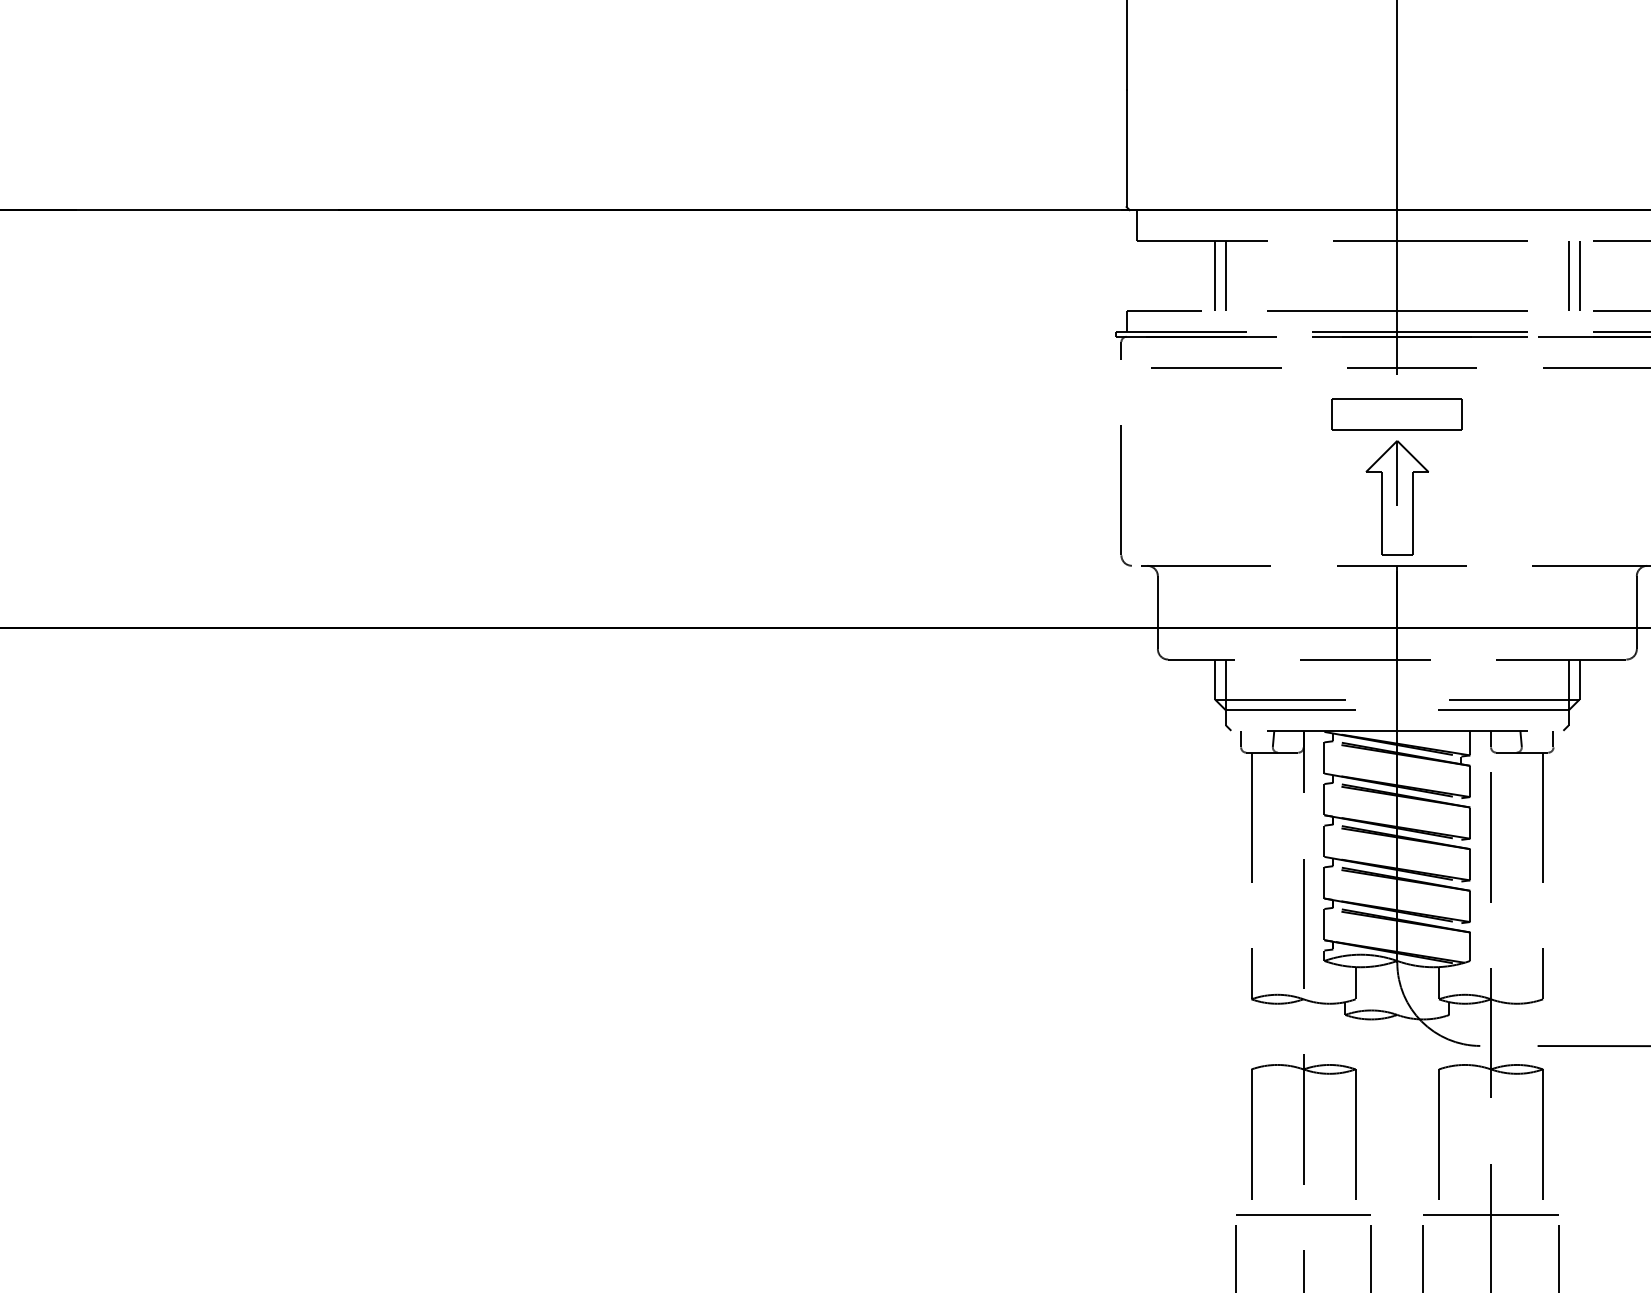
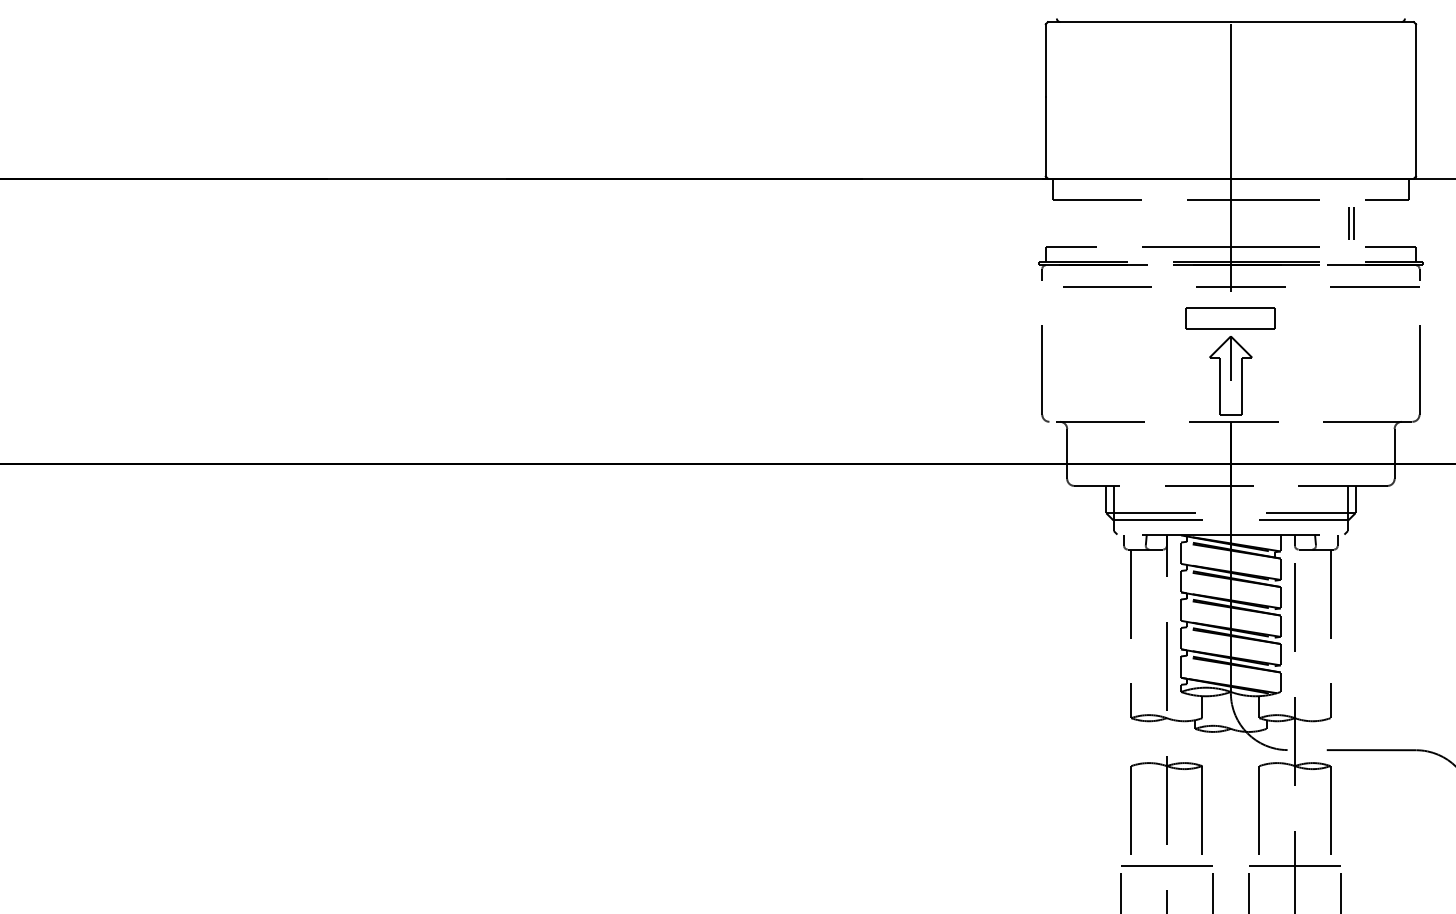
line: (1215, 275) -> (1106, 223), removed
line: (1225, 275) -> (1113, 223), removed
part: (1573, 275) -> (1351, 223), size x0.7

